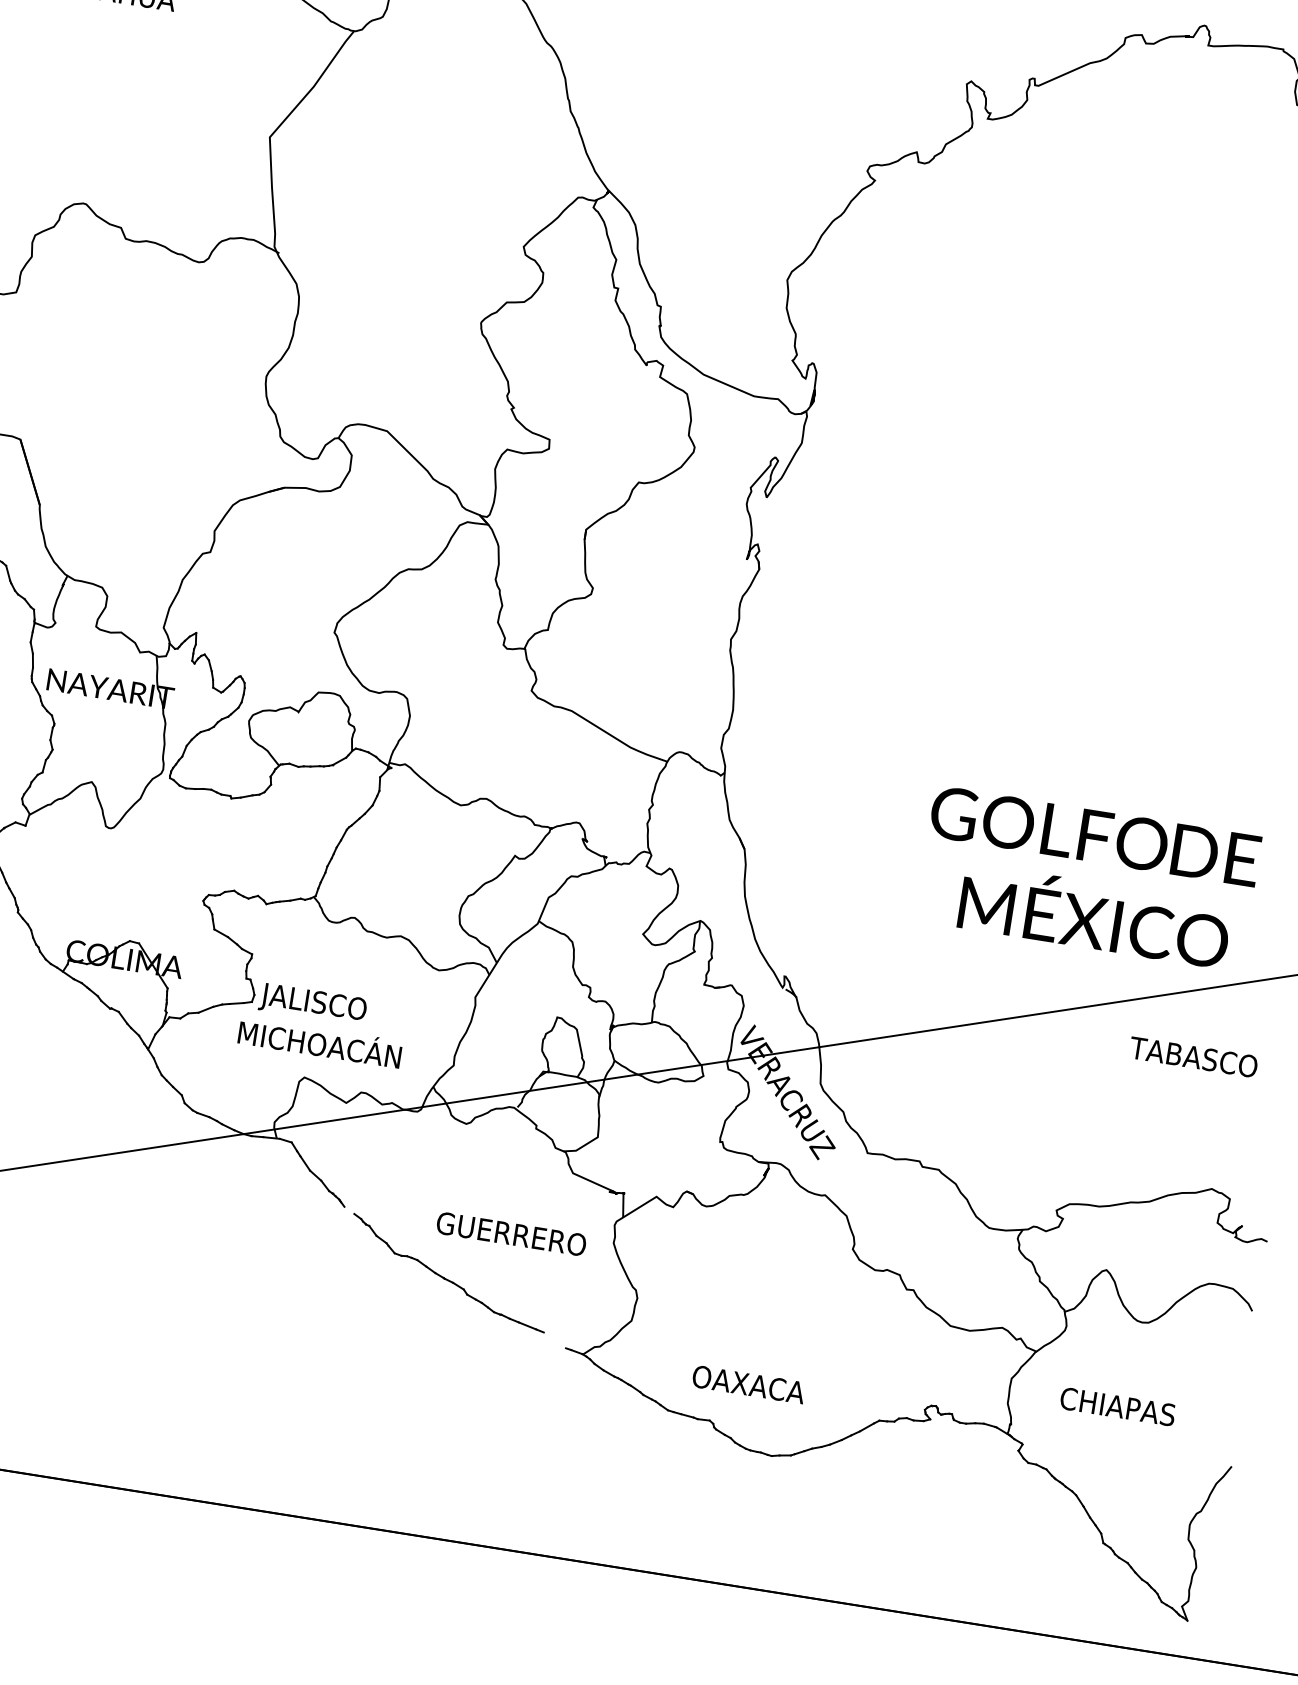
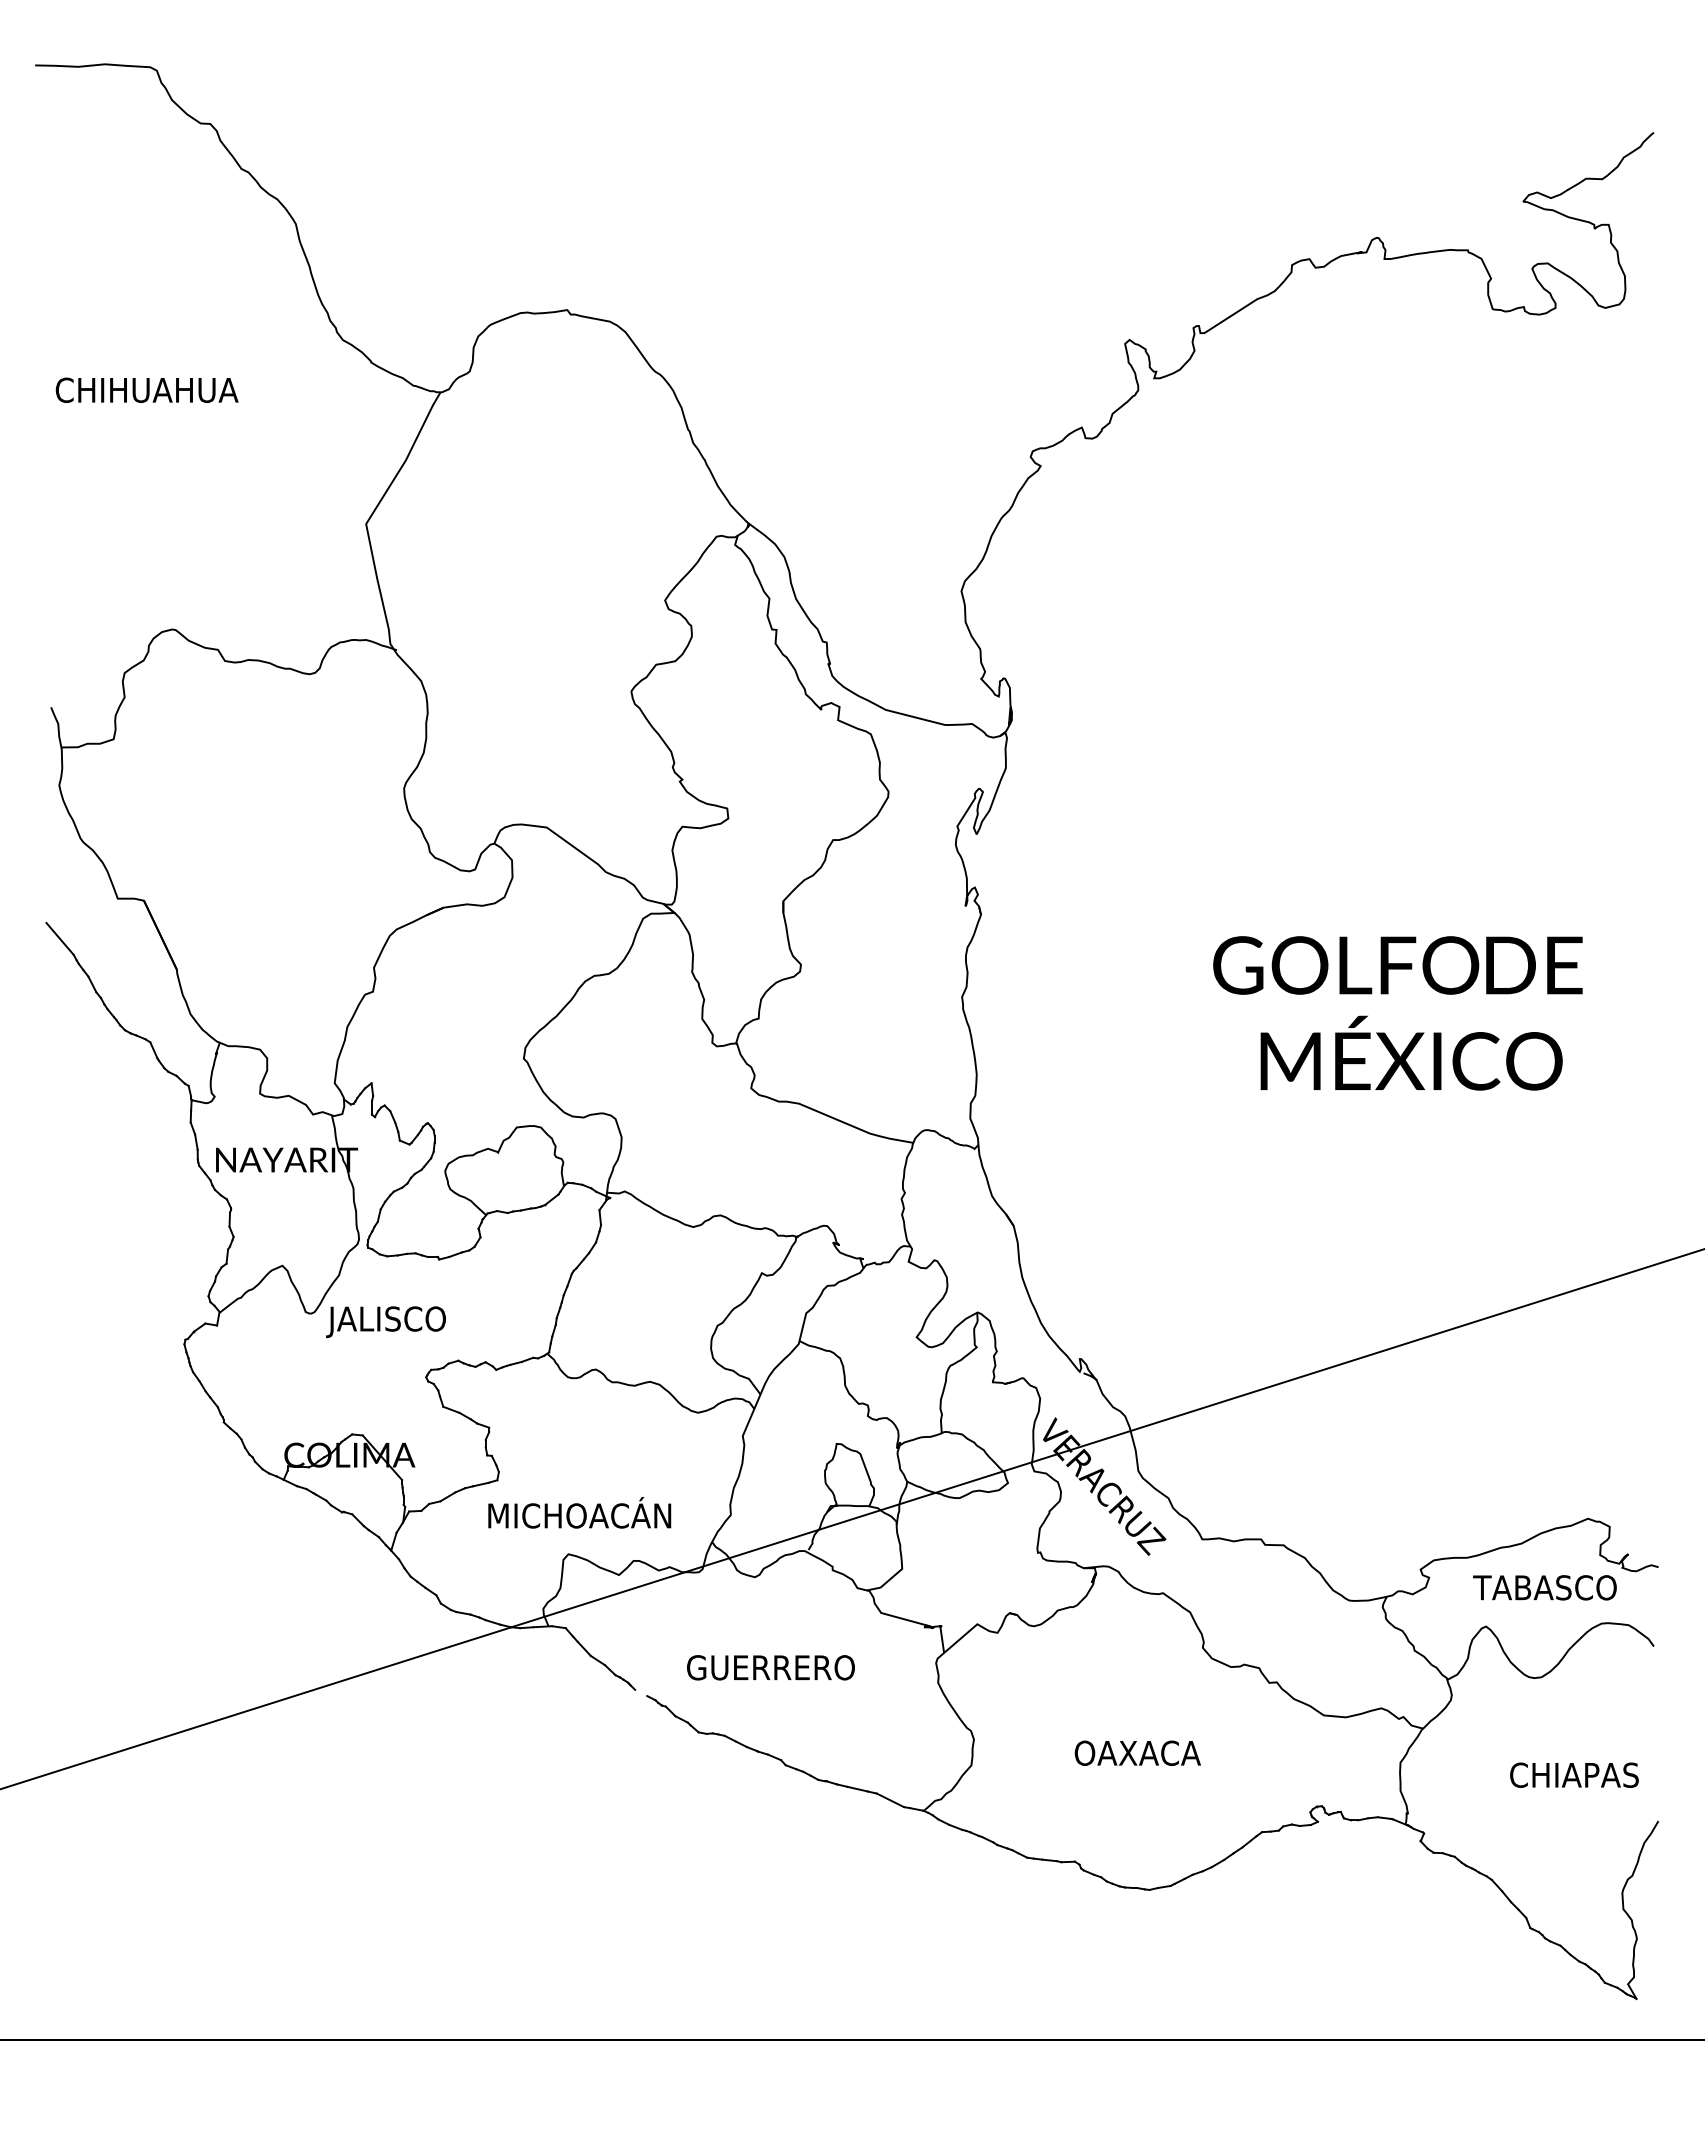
text: (1088, 878) -> (1397, 1013), moved
text: (312, 1004) -> (385, 1322), moved
text: (1193, 1056) -> (1544, 1587), moved
text: (511, 1233) -> (770, 1667), moved
line: (554, 1340) -> (889, 1800), added
text: (748, 1383) -> (1137, 1752), moved
text: (1118, 1406) -> (1574, 1774), moved

